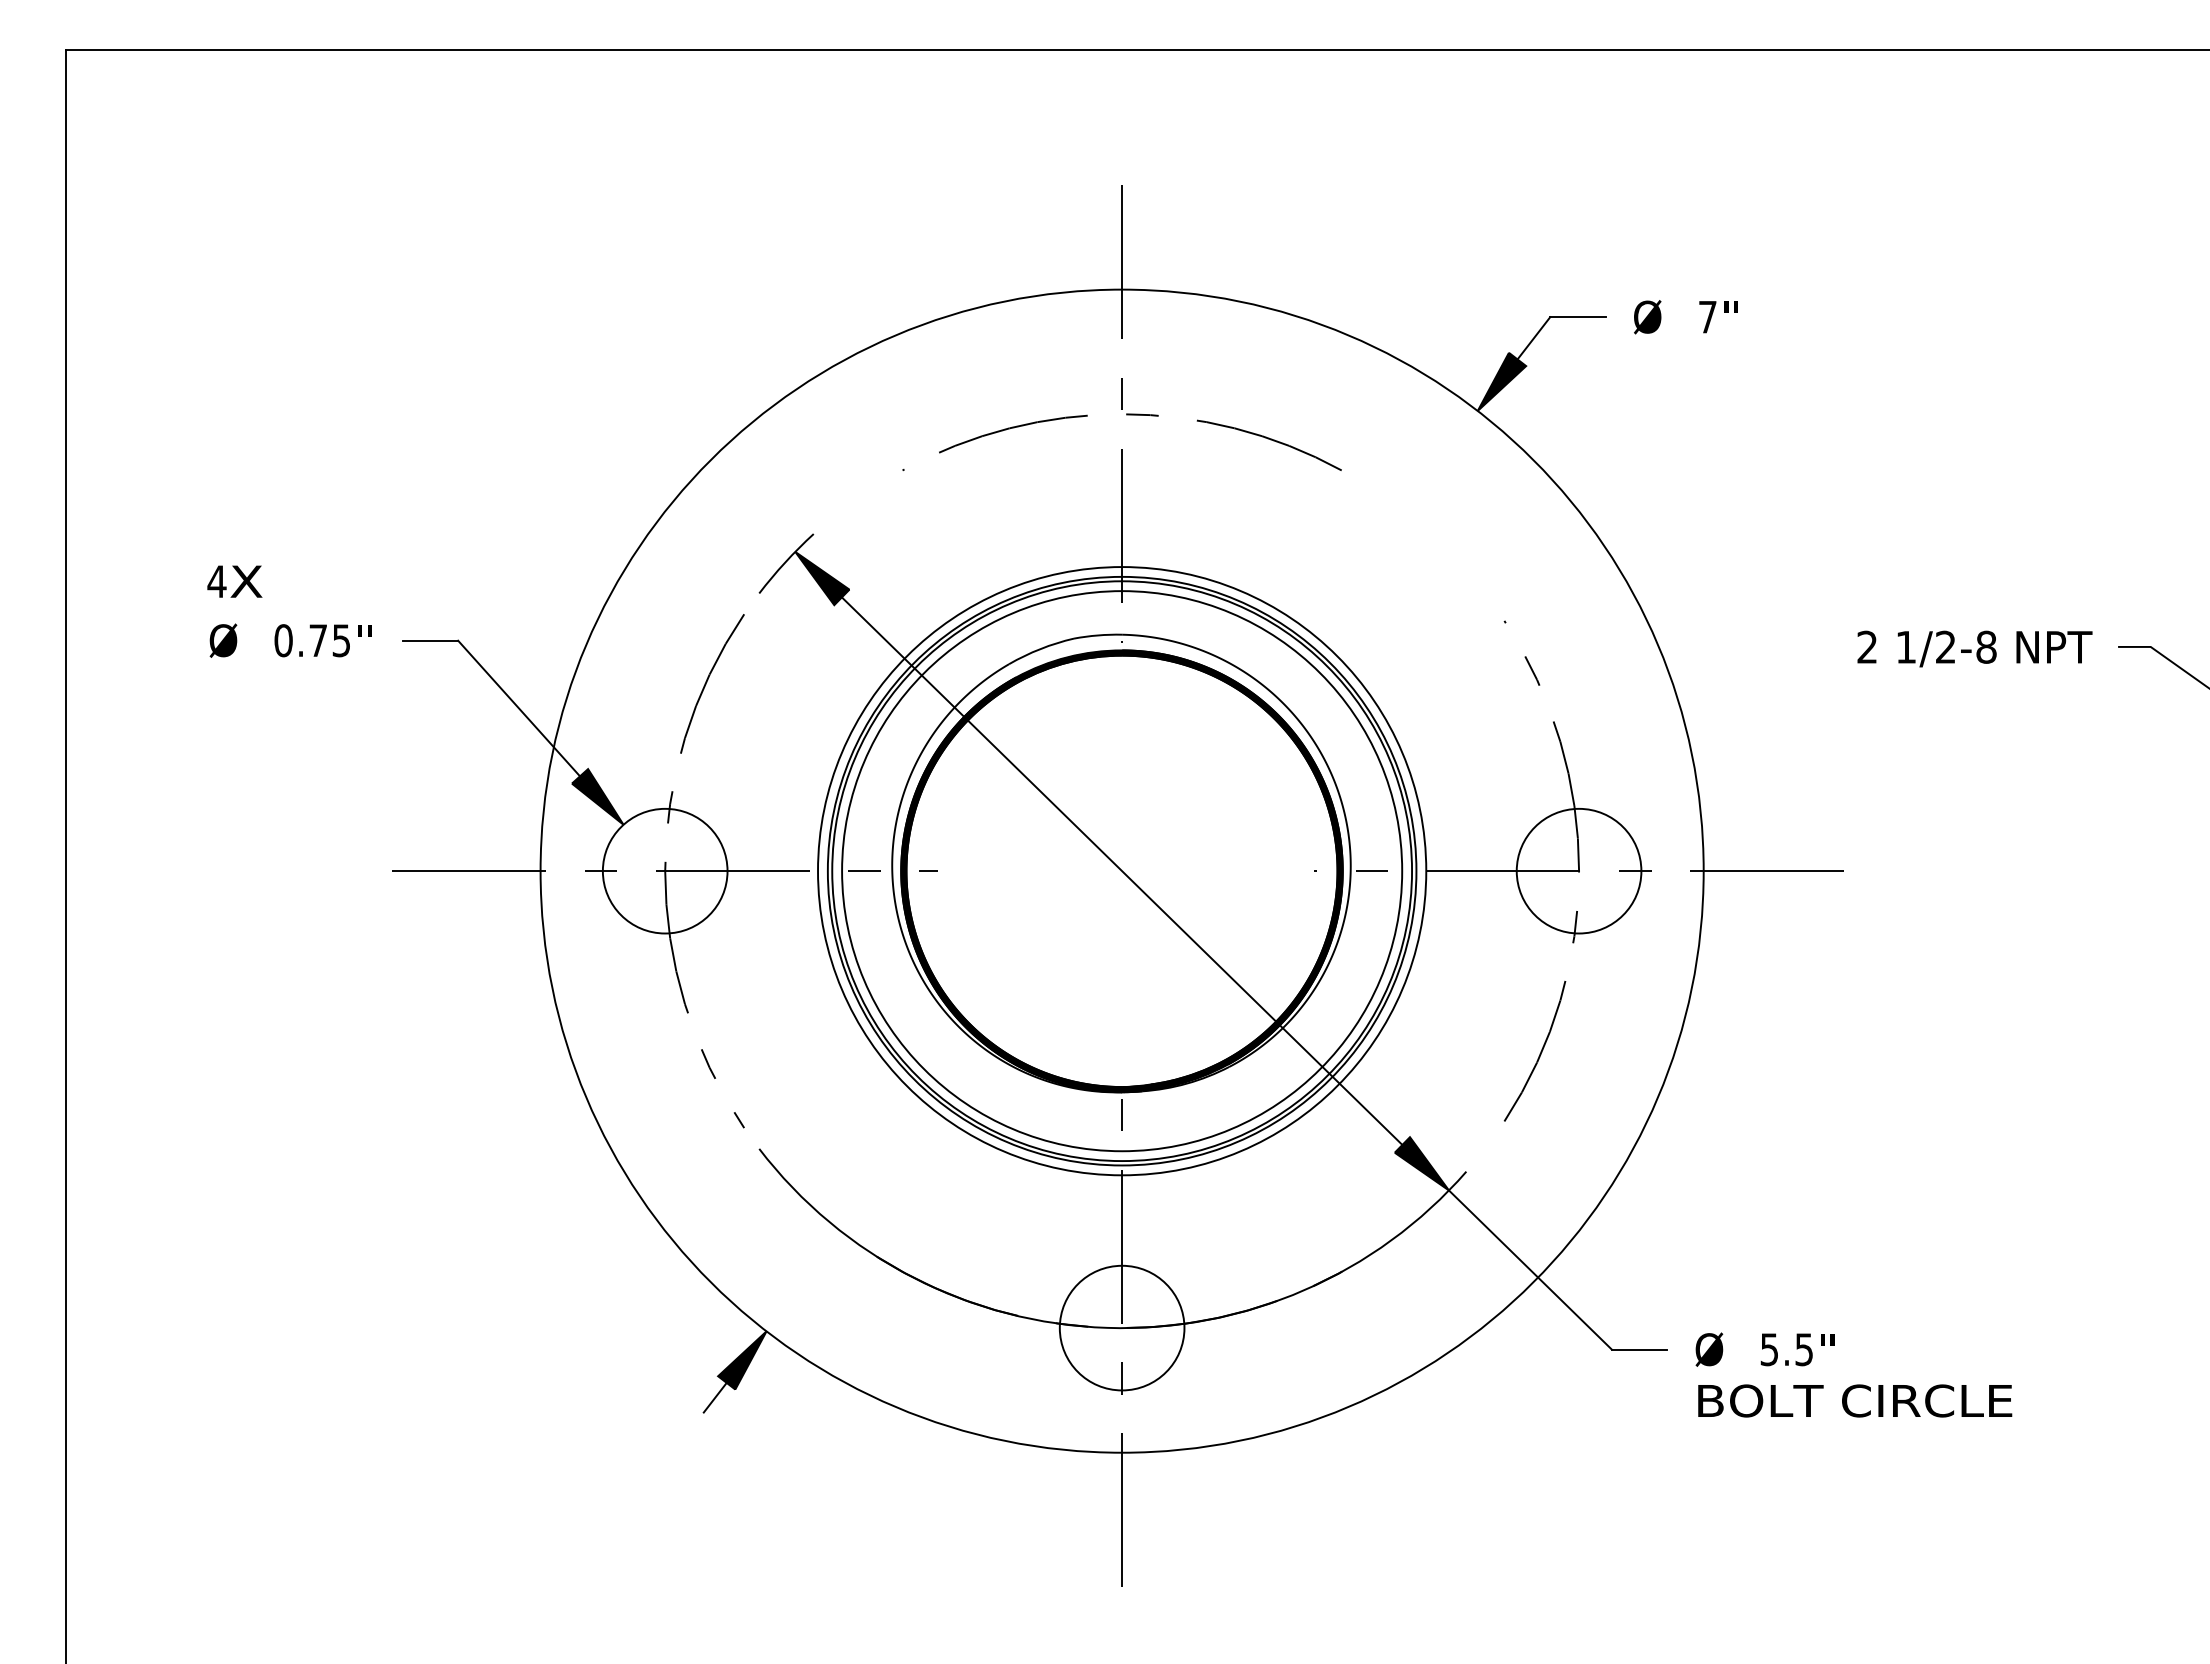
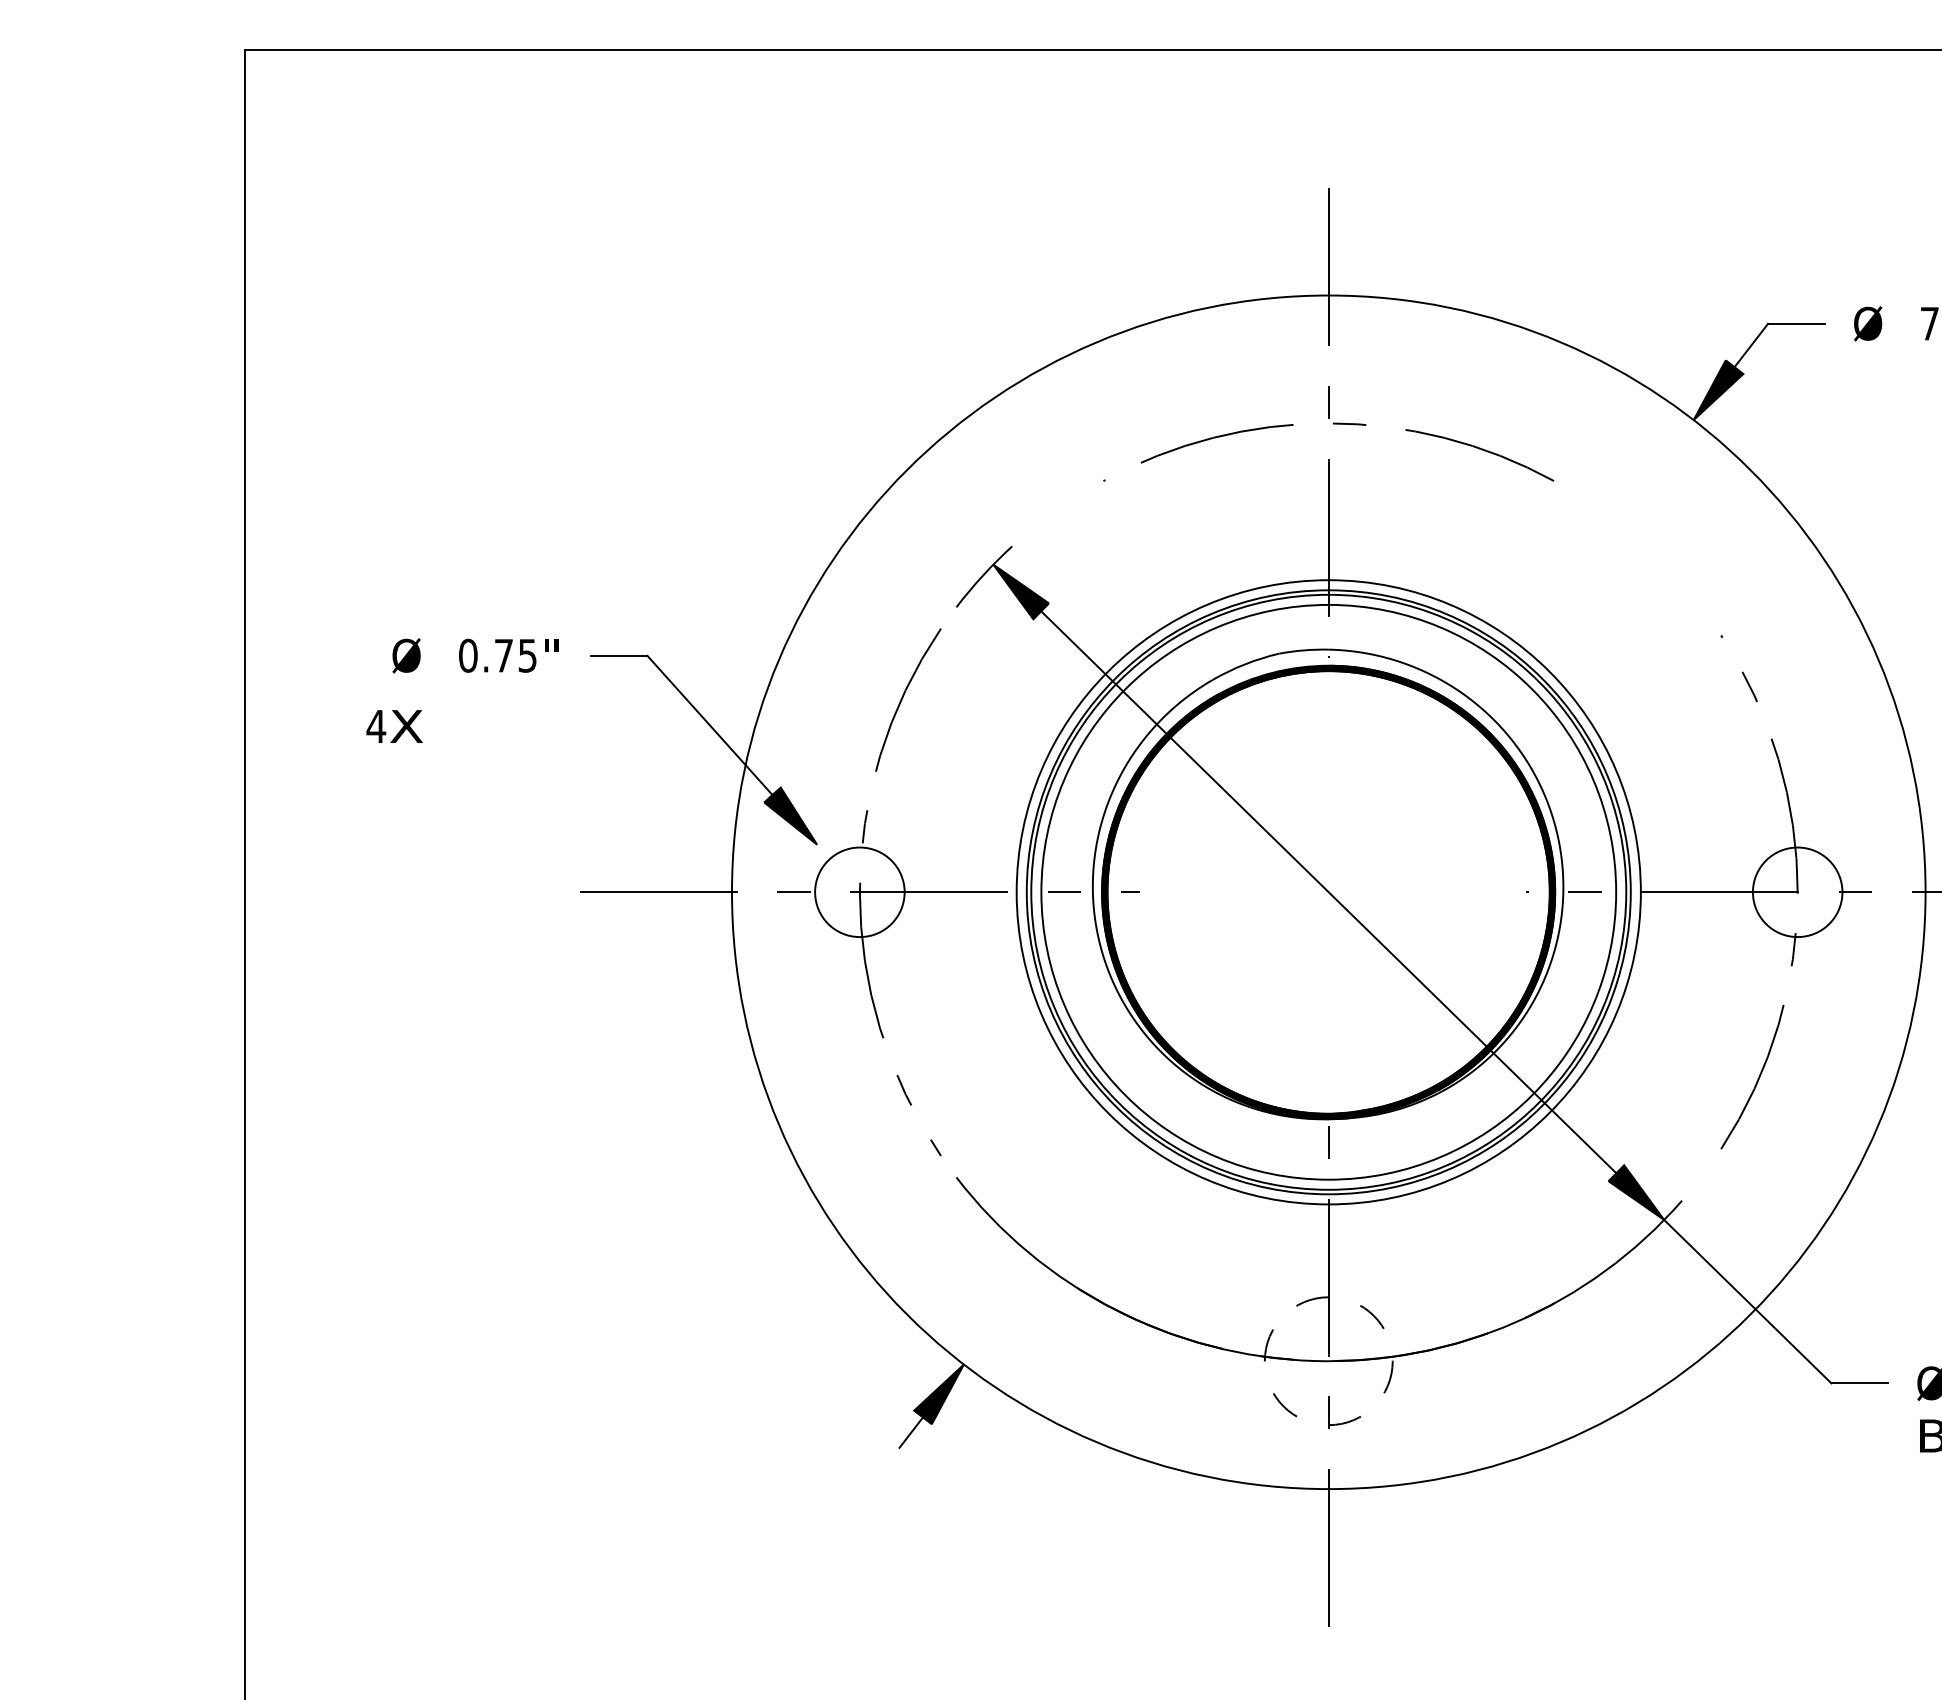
text: (234, 581) -> (394, 726), moved
circle: (664, 870) -> (859, 891), size x0.7
circle: (1578, 870) -> (1797, 891), size x0.7
circle: (1121, 1327) -> (1328, 1360), solid -> dashed

